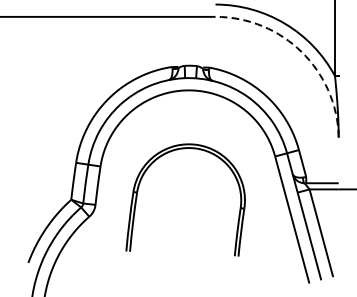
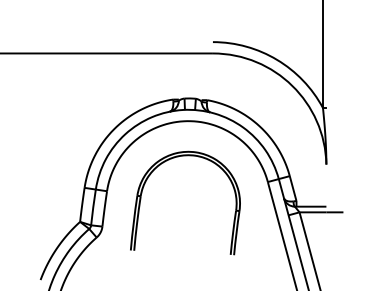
arc: (301, 51) -> (292, 85), dashed -> solid
part: (142, 179) -> (145, 184), moved

